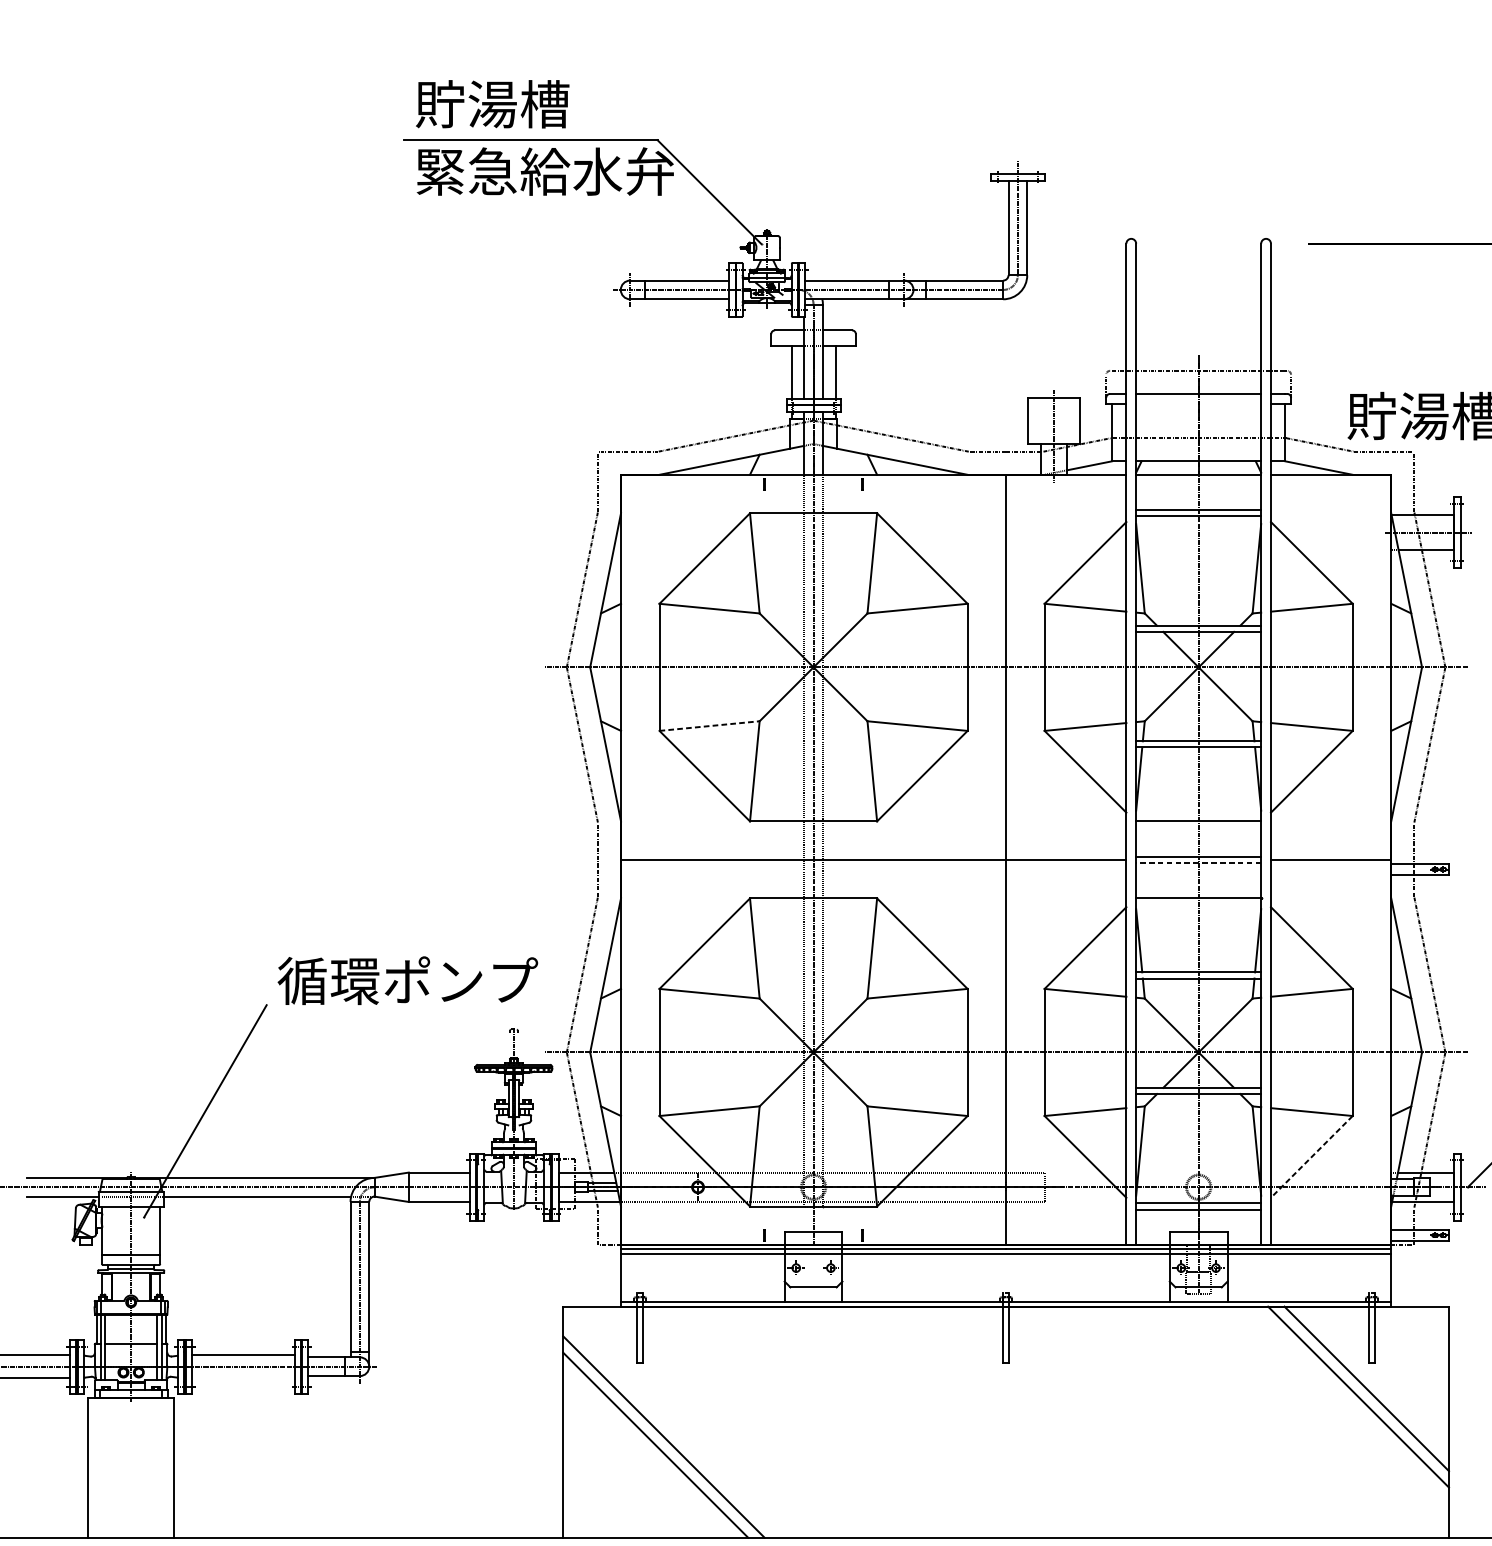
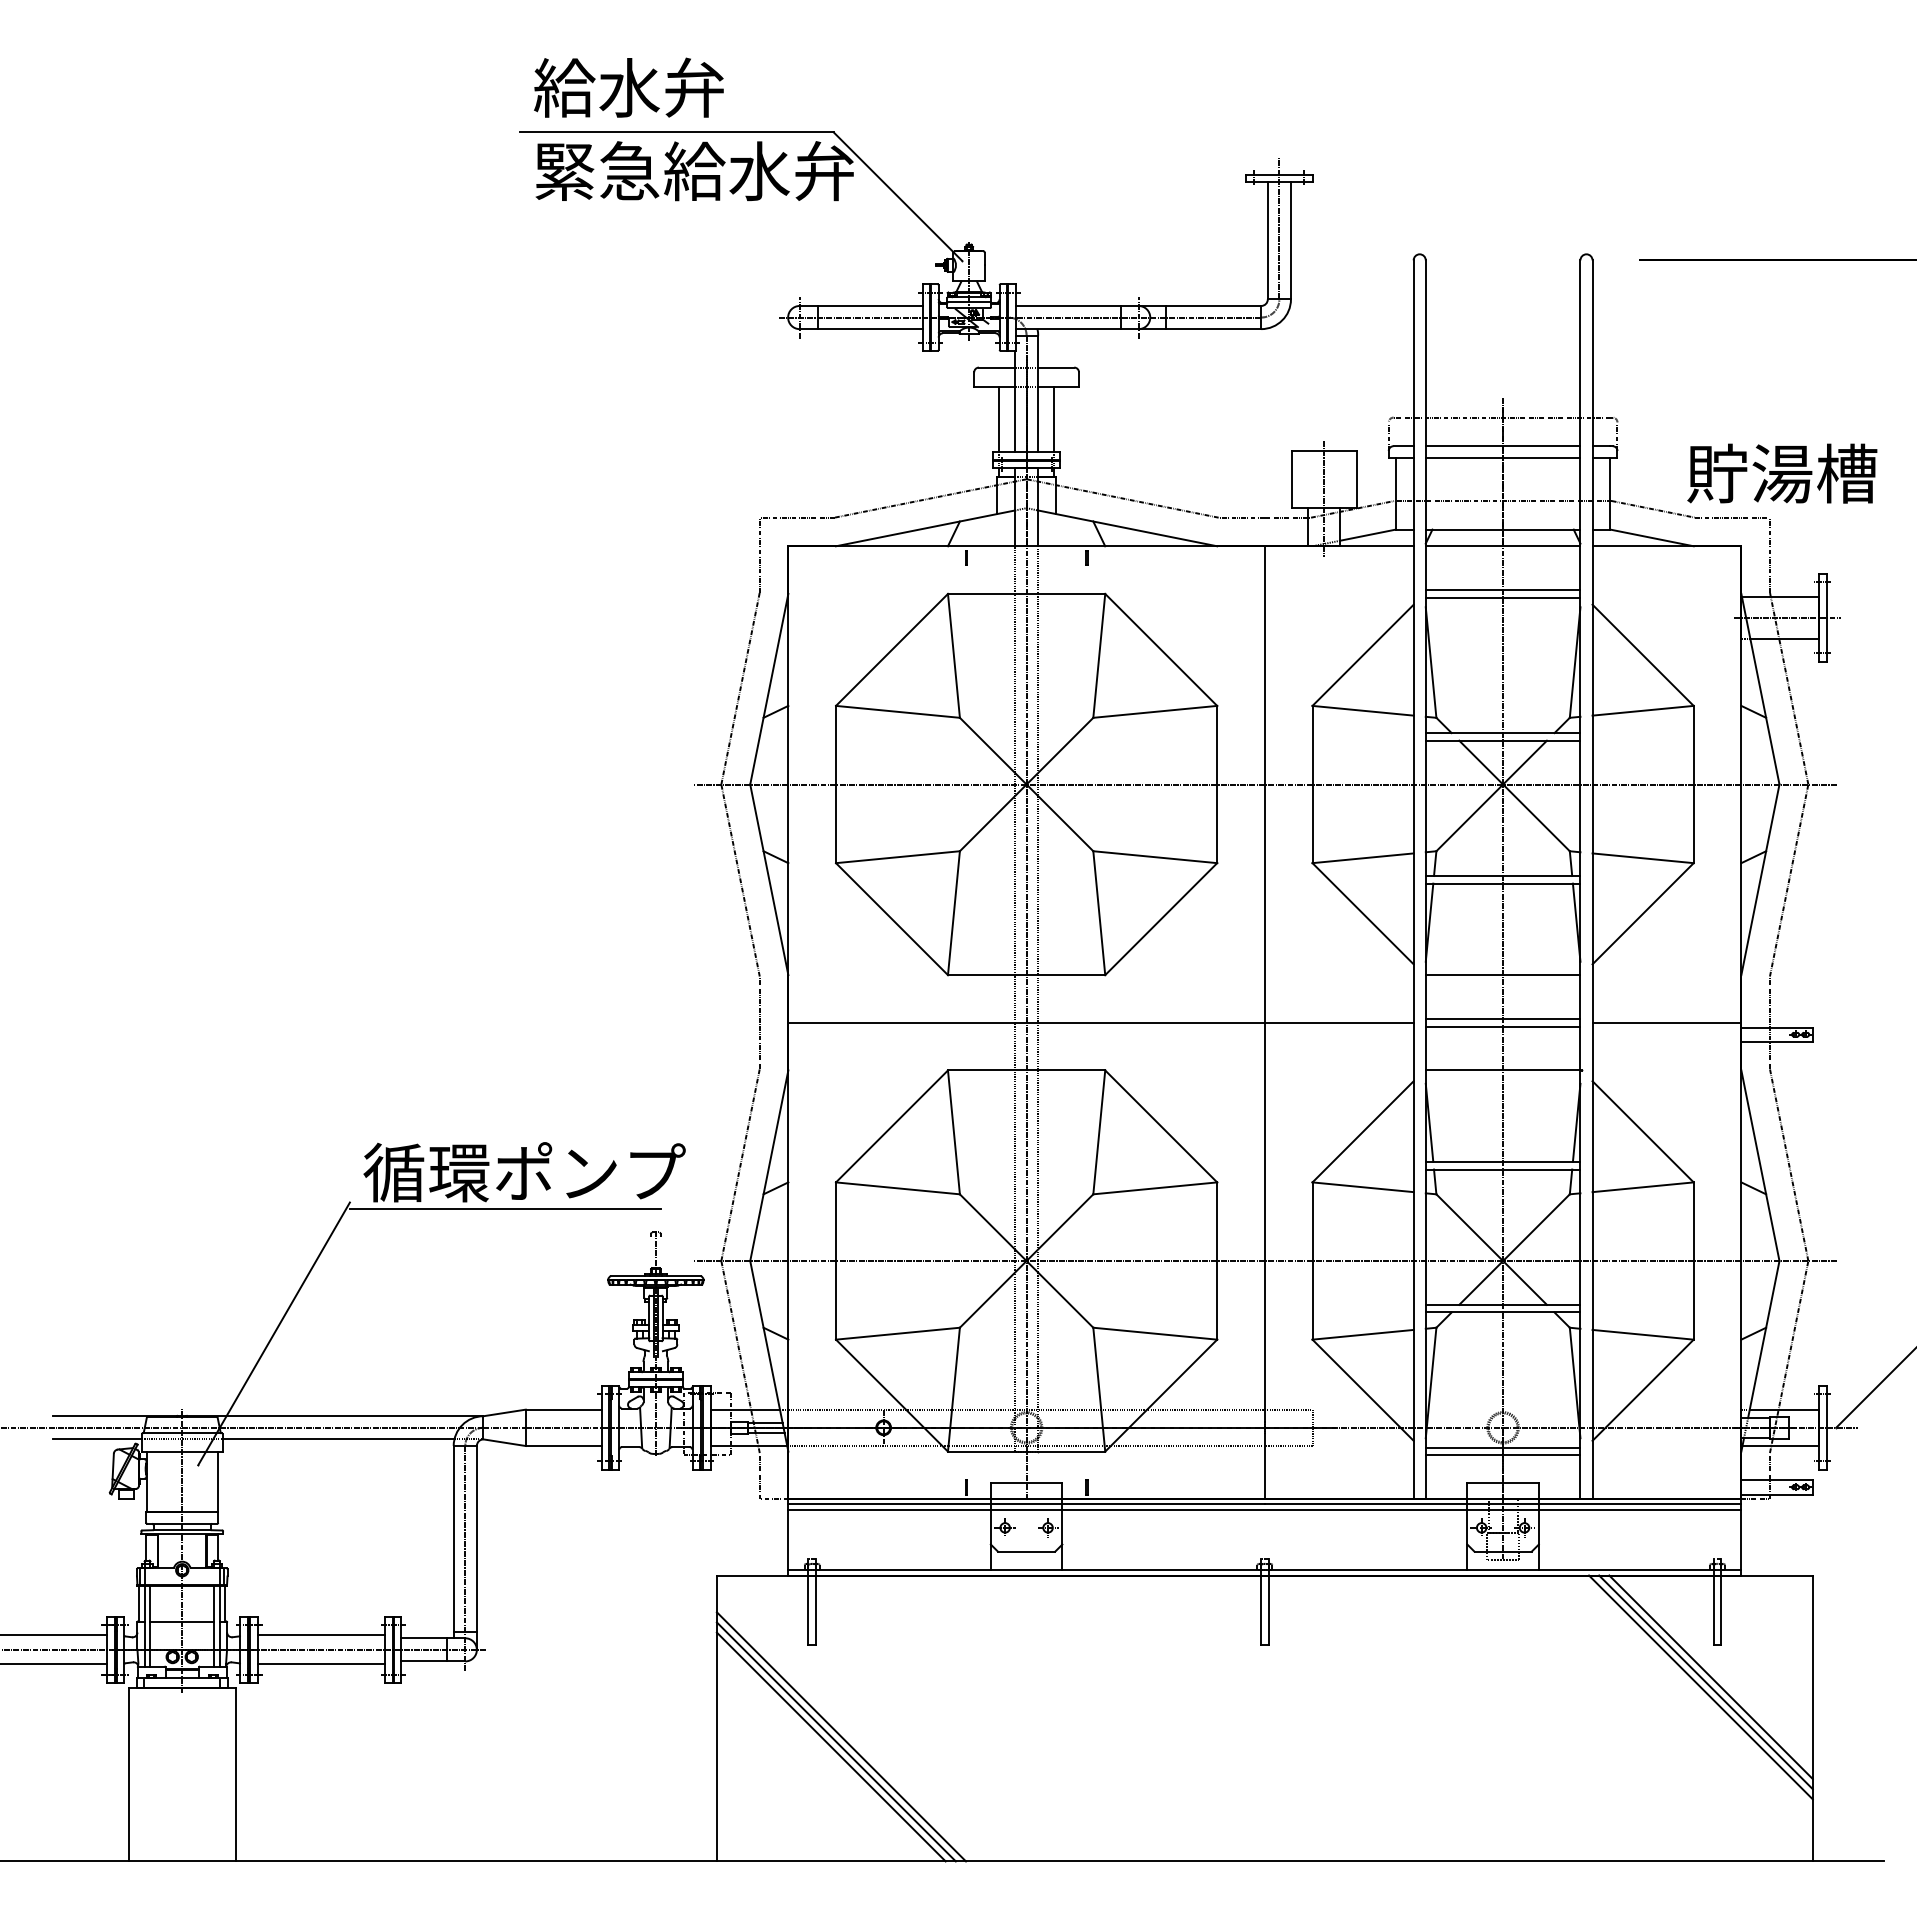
text: (492, 104) -> (629, 87), 貯湯槽 -> 給水弁
line: (1198, 403) -> (1502, 458), added
line: (710, 726) -> (898, 857), dashed -> solid
line: (1198, 862) -> (1502, 1026), dashed -> solid
line: (391, 1010) -> (504, 1209), added
line: (1312, 1157) -> (1643, 1390), dashed -> solid
line: (243, 1378) -> (321, 1664), added
line: (1362, 1393) -> (1705, 1682), added
line: (659, 1440) -> (835, 1741), added

